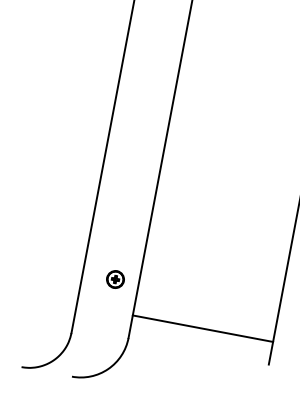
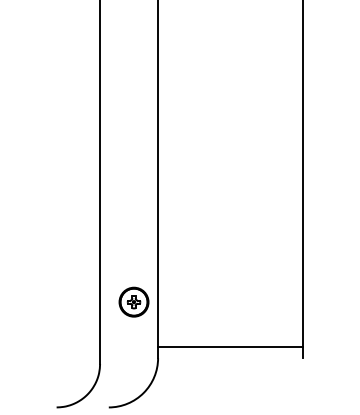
part: (115, 278) -> (133, 301), size x1.67
line: (202, 328) -> (230, 346), moved

